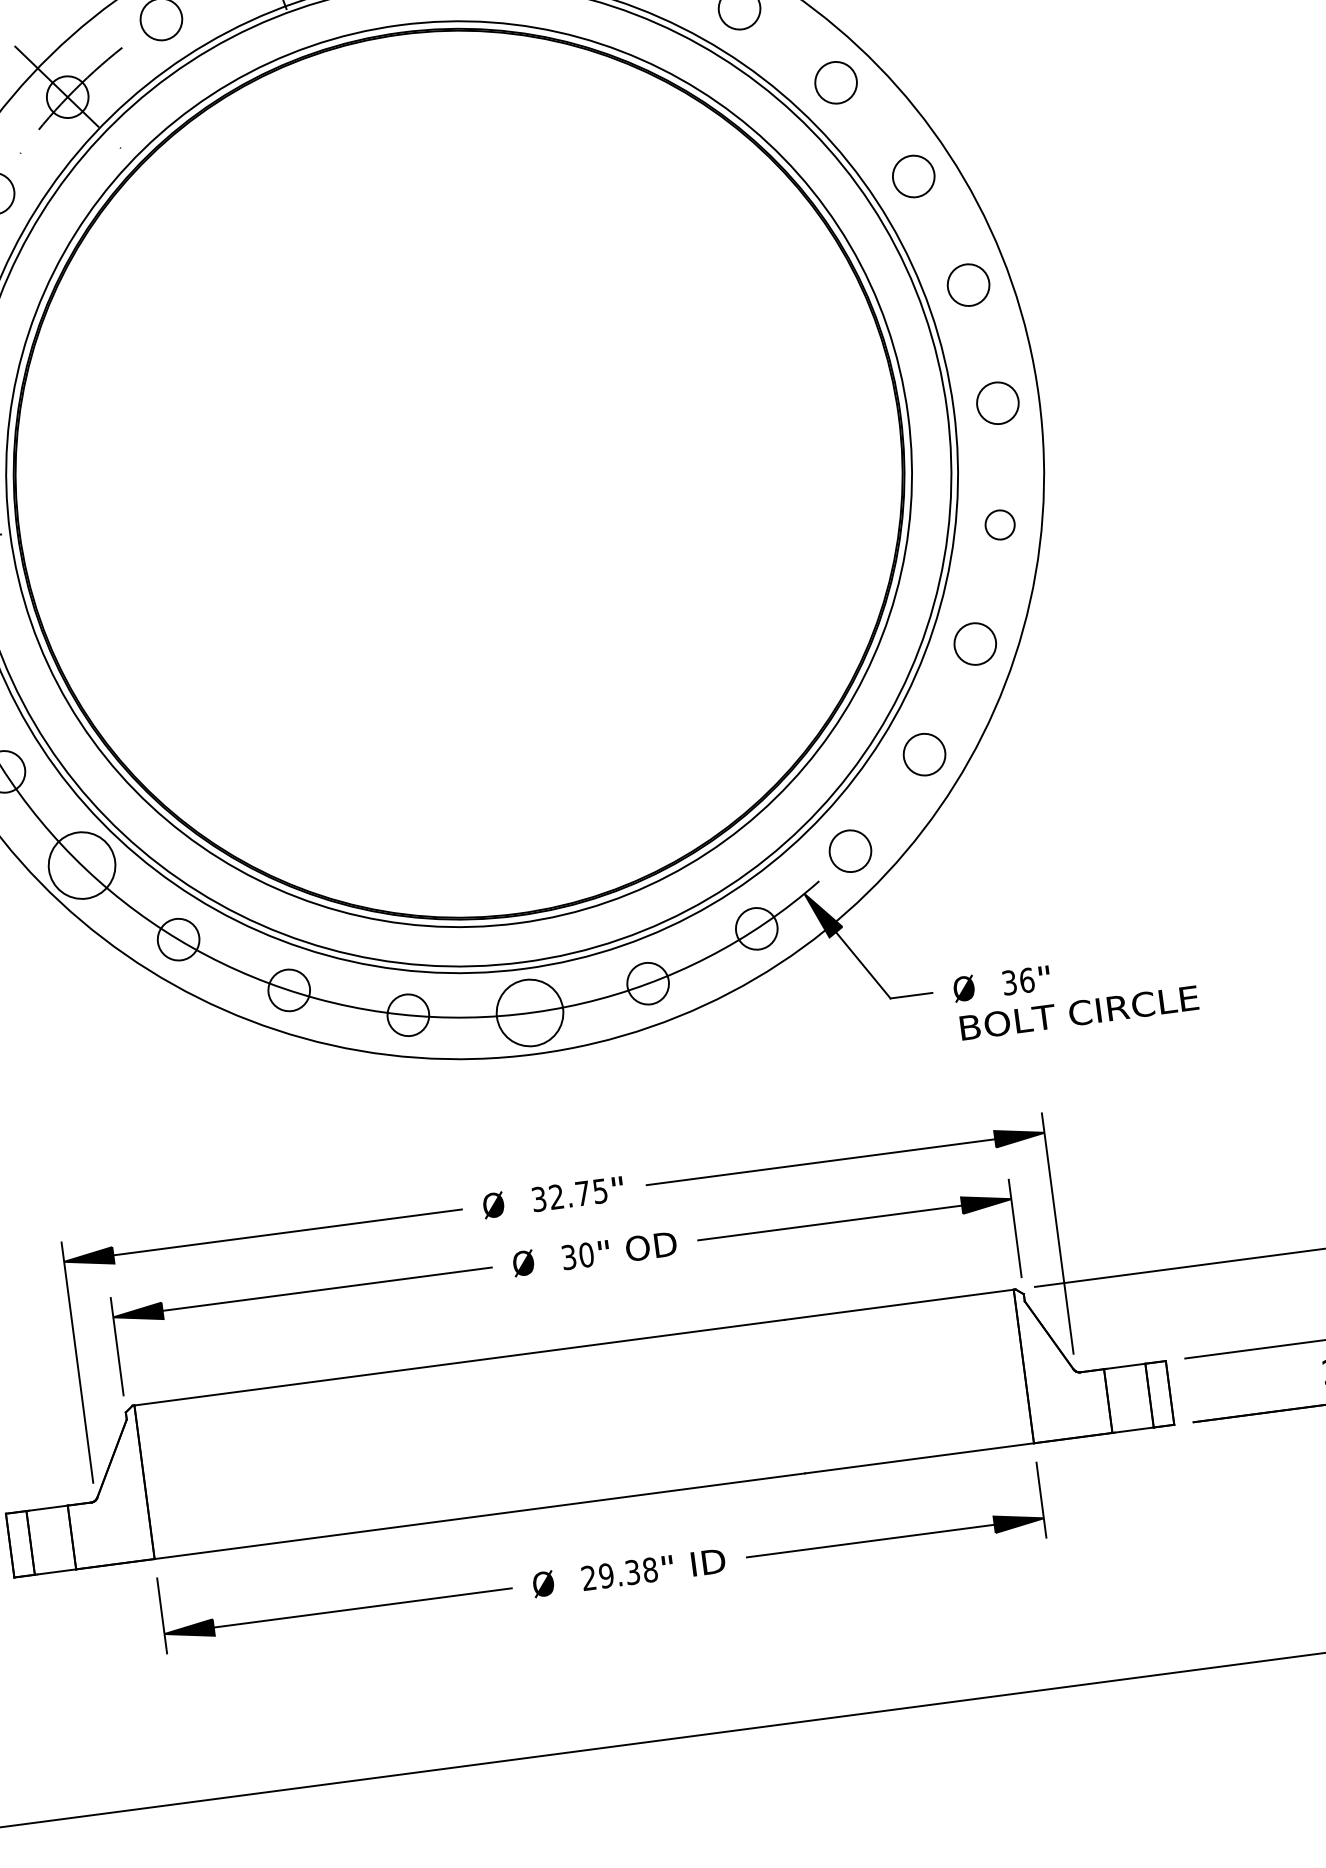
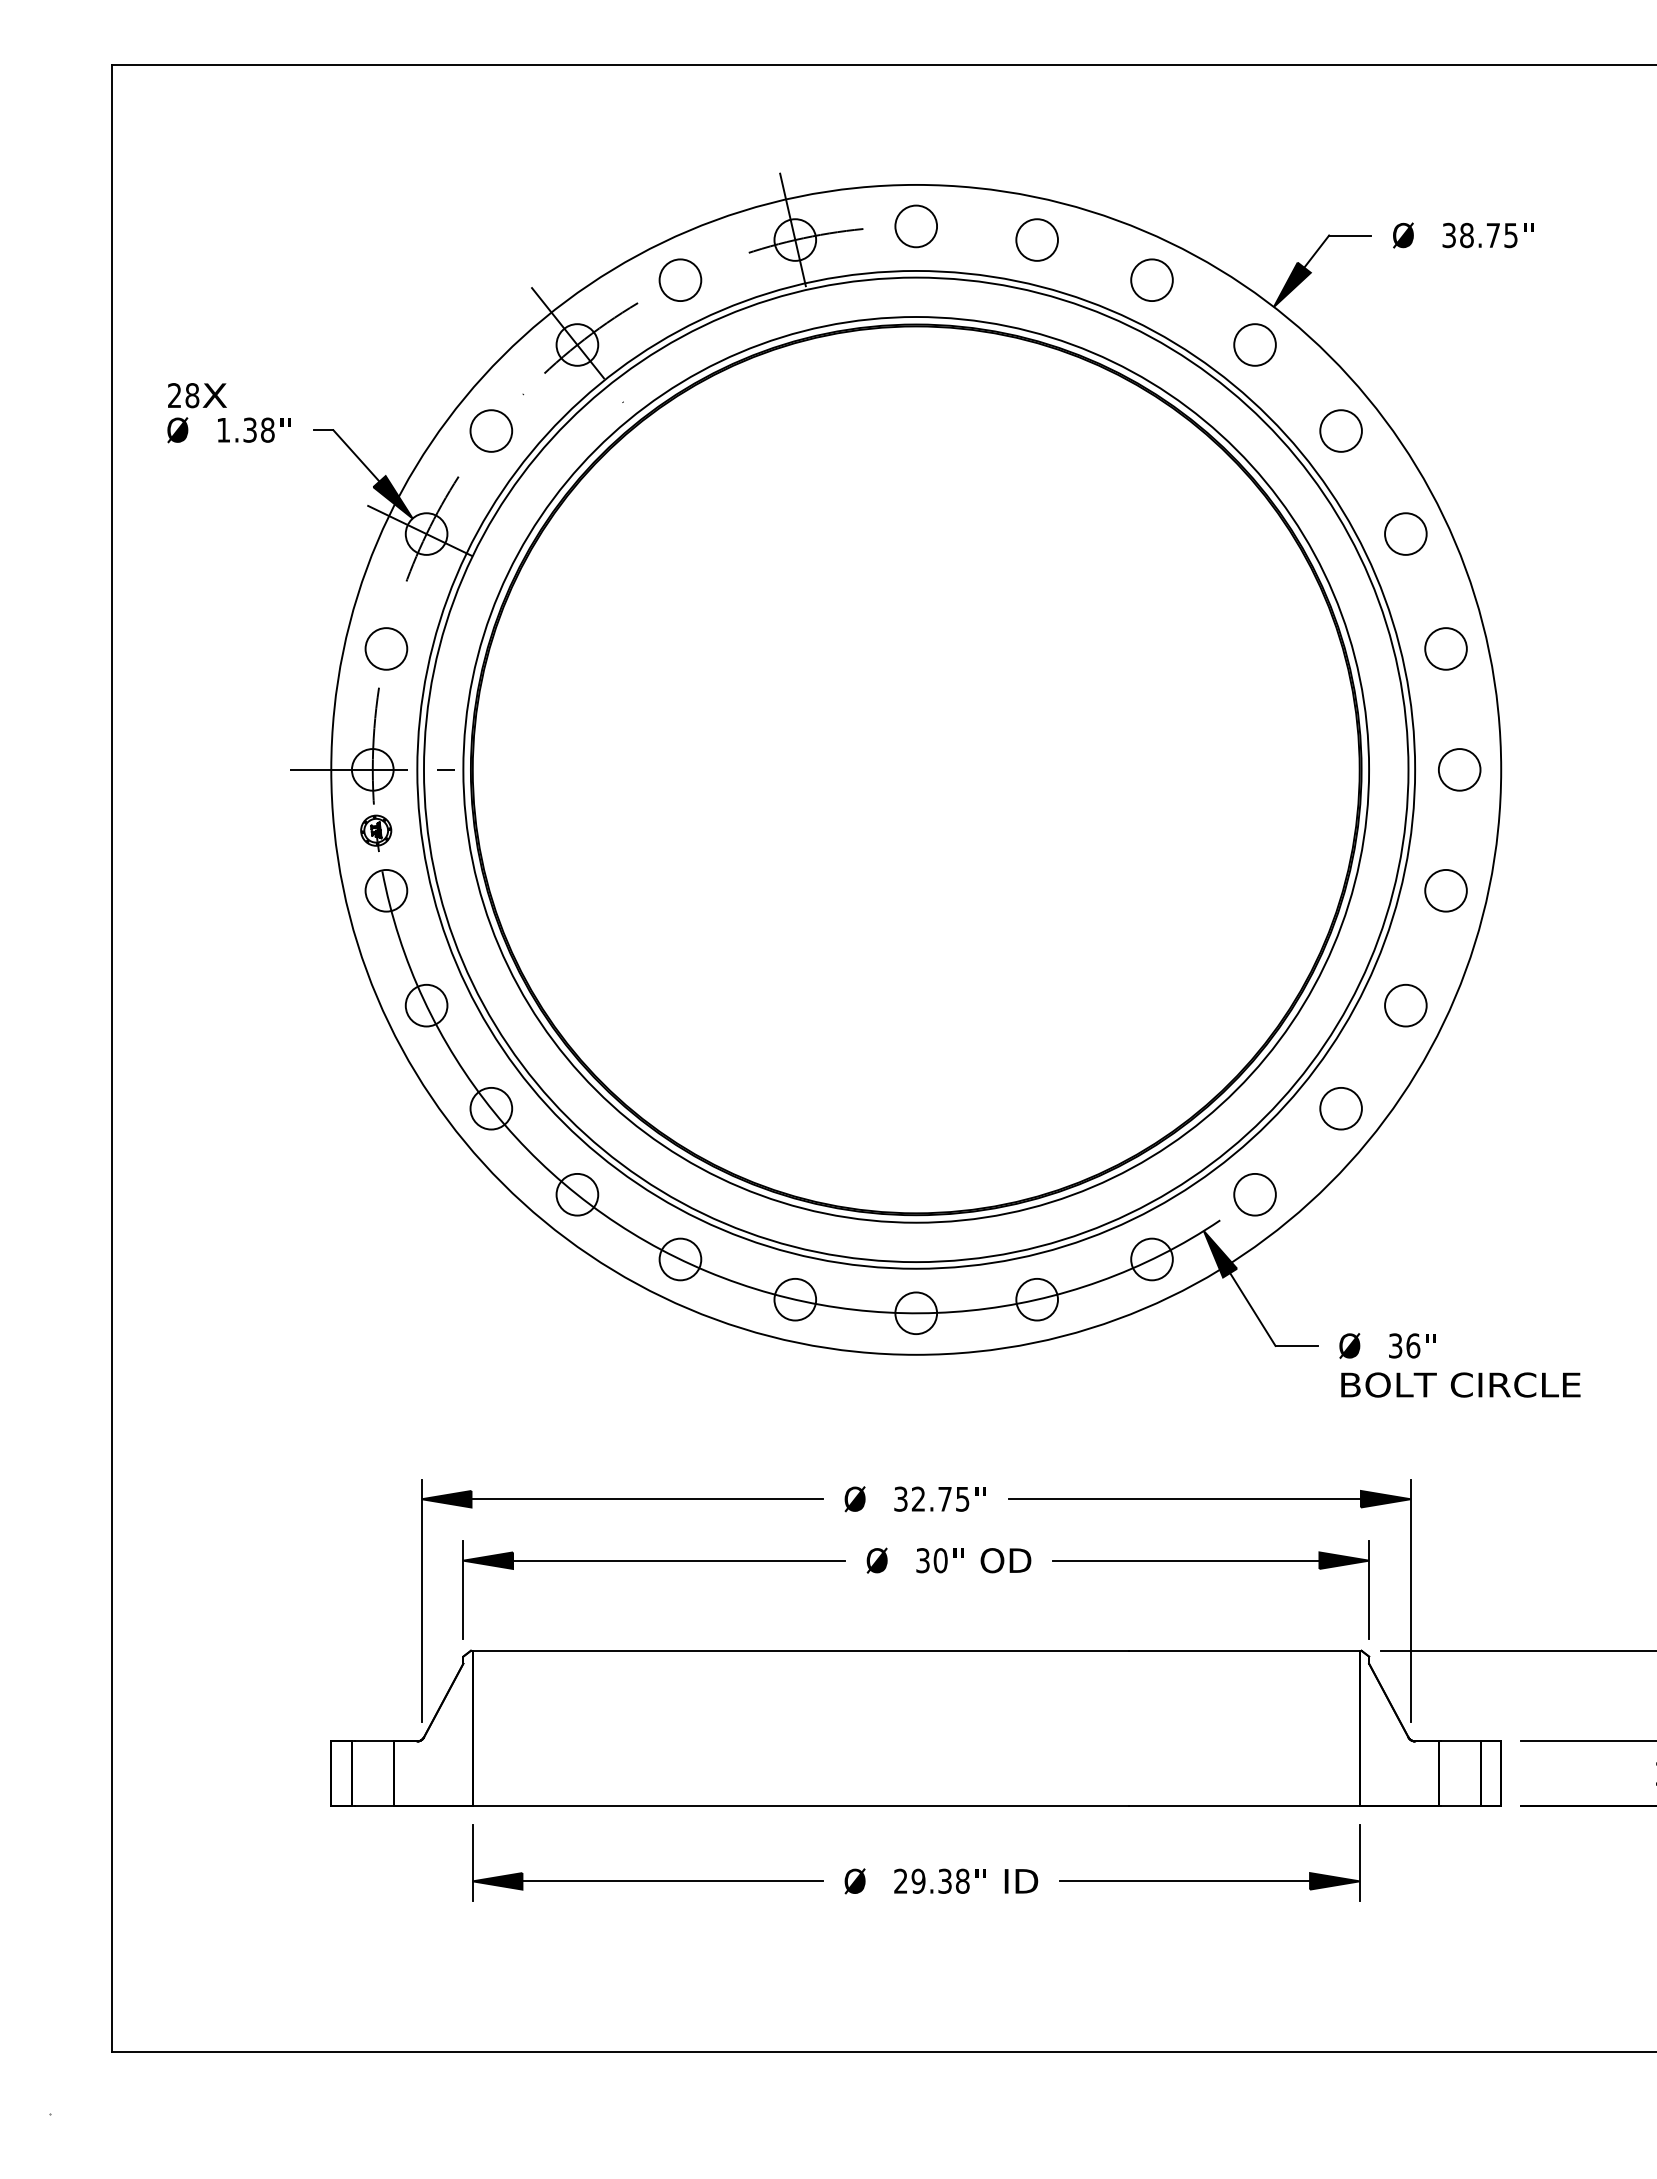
circle: (999, 524) -> (1445, 890), size x1.43
circle: (82, 865) -> (491, 1108), size x0.62
circle: (530, 1013) -> (916, 1313), size x0.62

